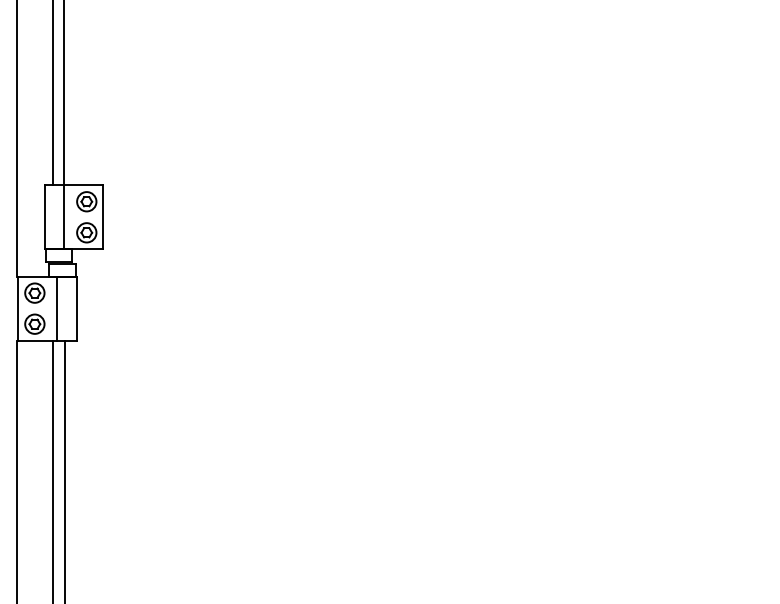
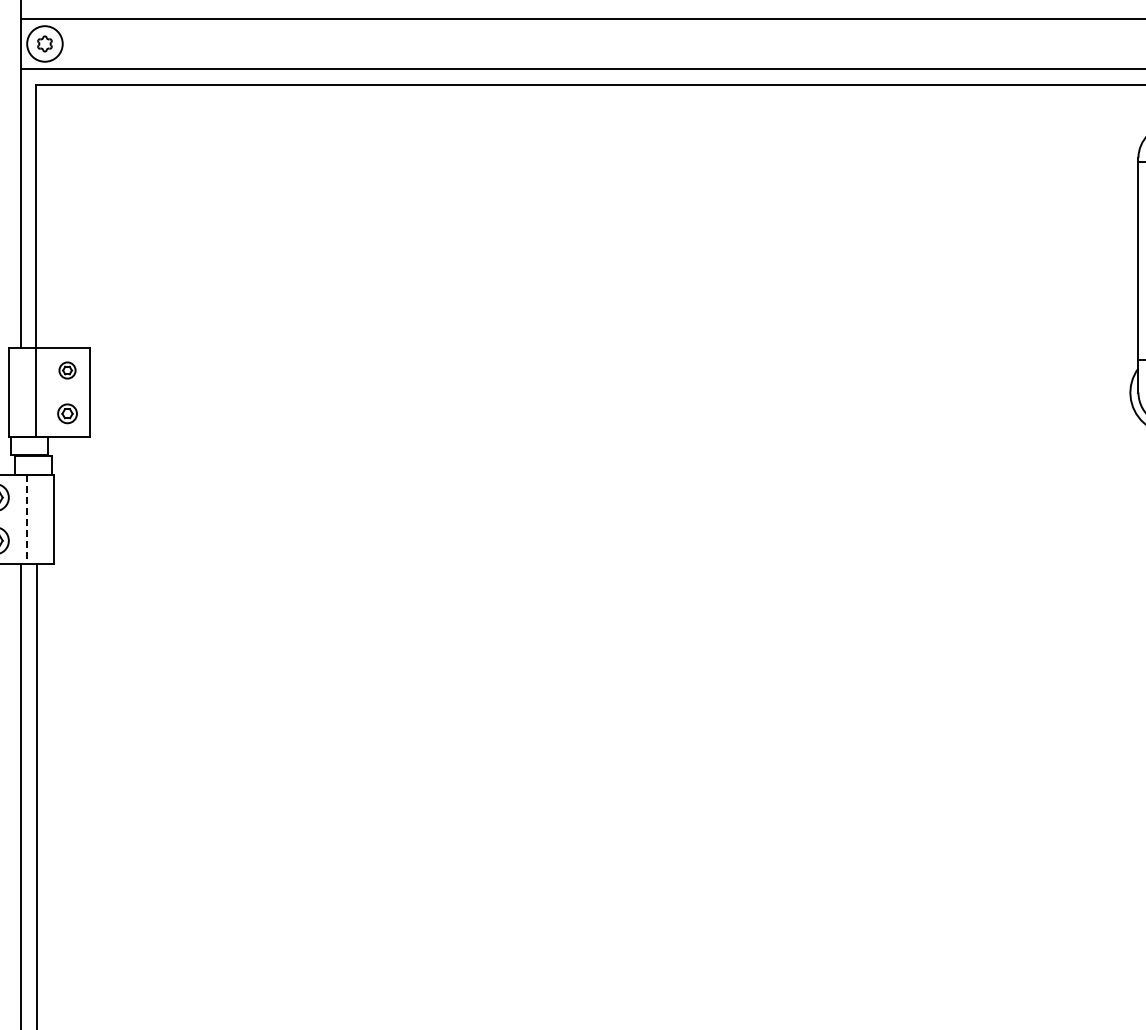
part: (86, 201) -> (67, 370), size x0.6
part: (86, 232) -> (67, 413), size x0.7
line: (57, 308) -> (26, 519), solid -> dashed

